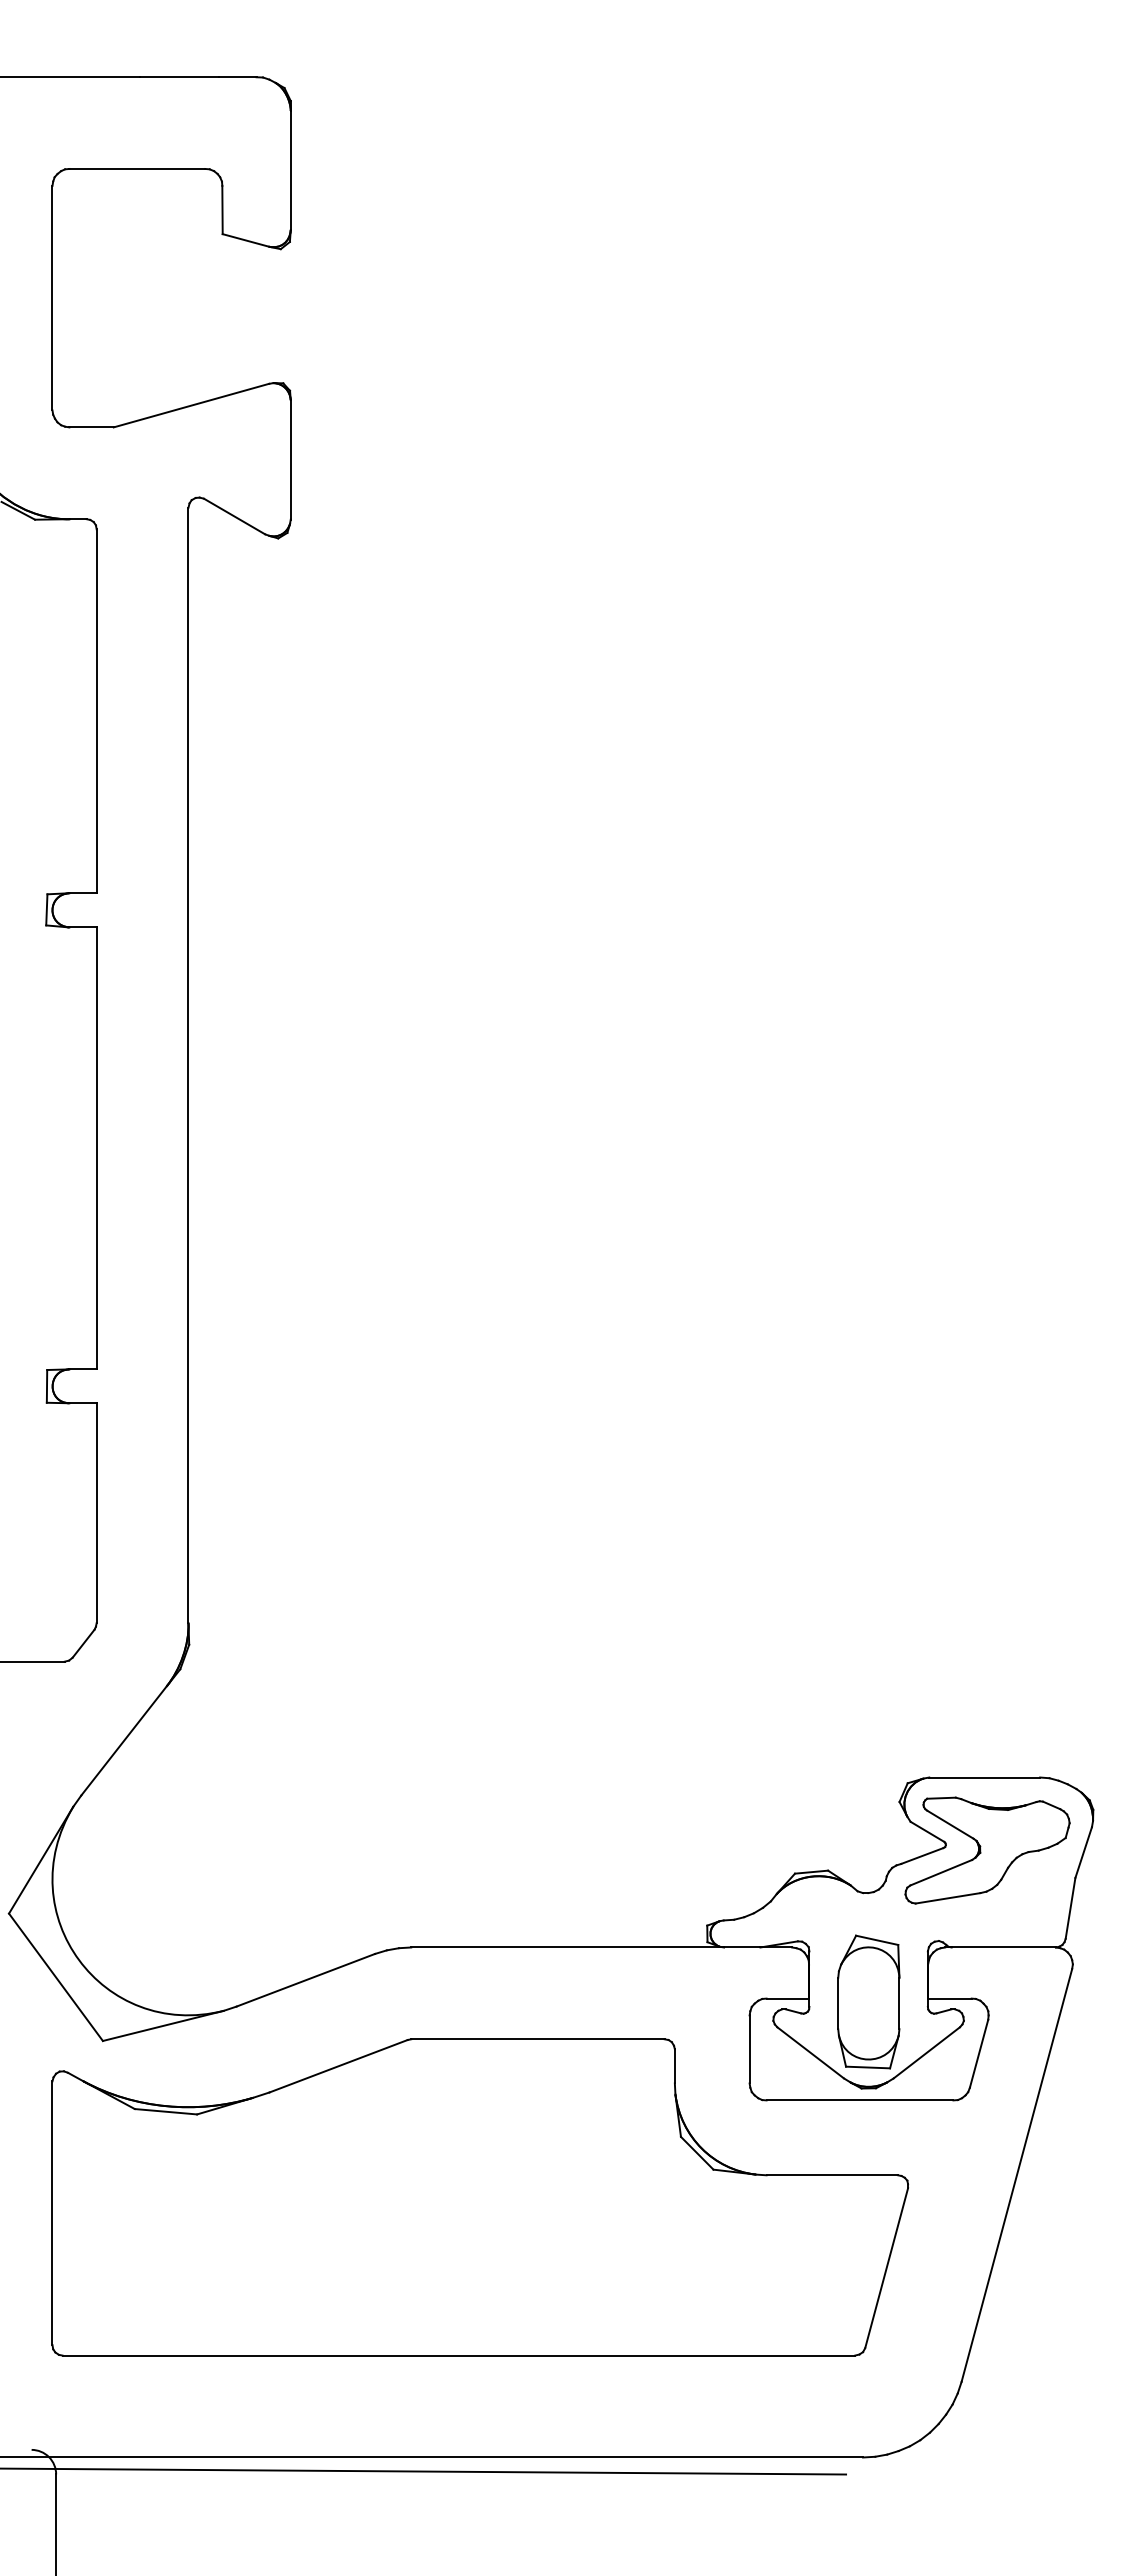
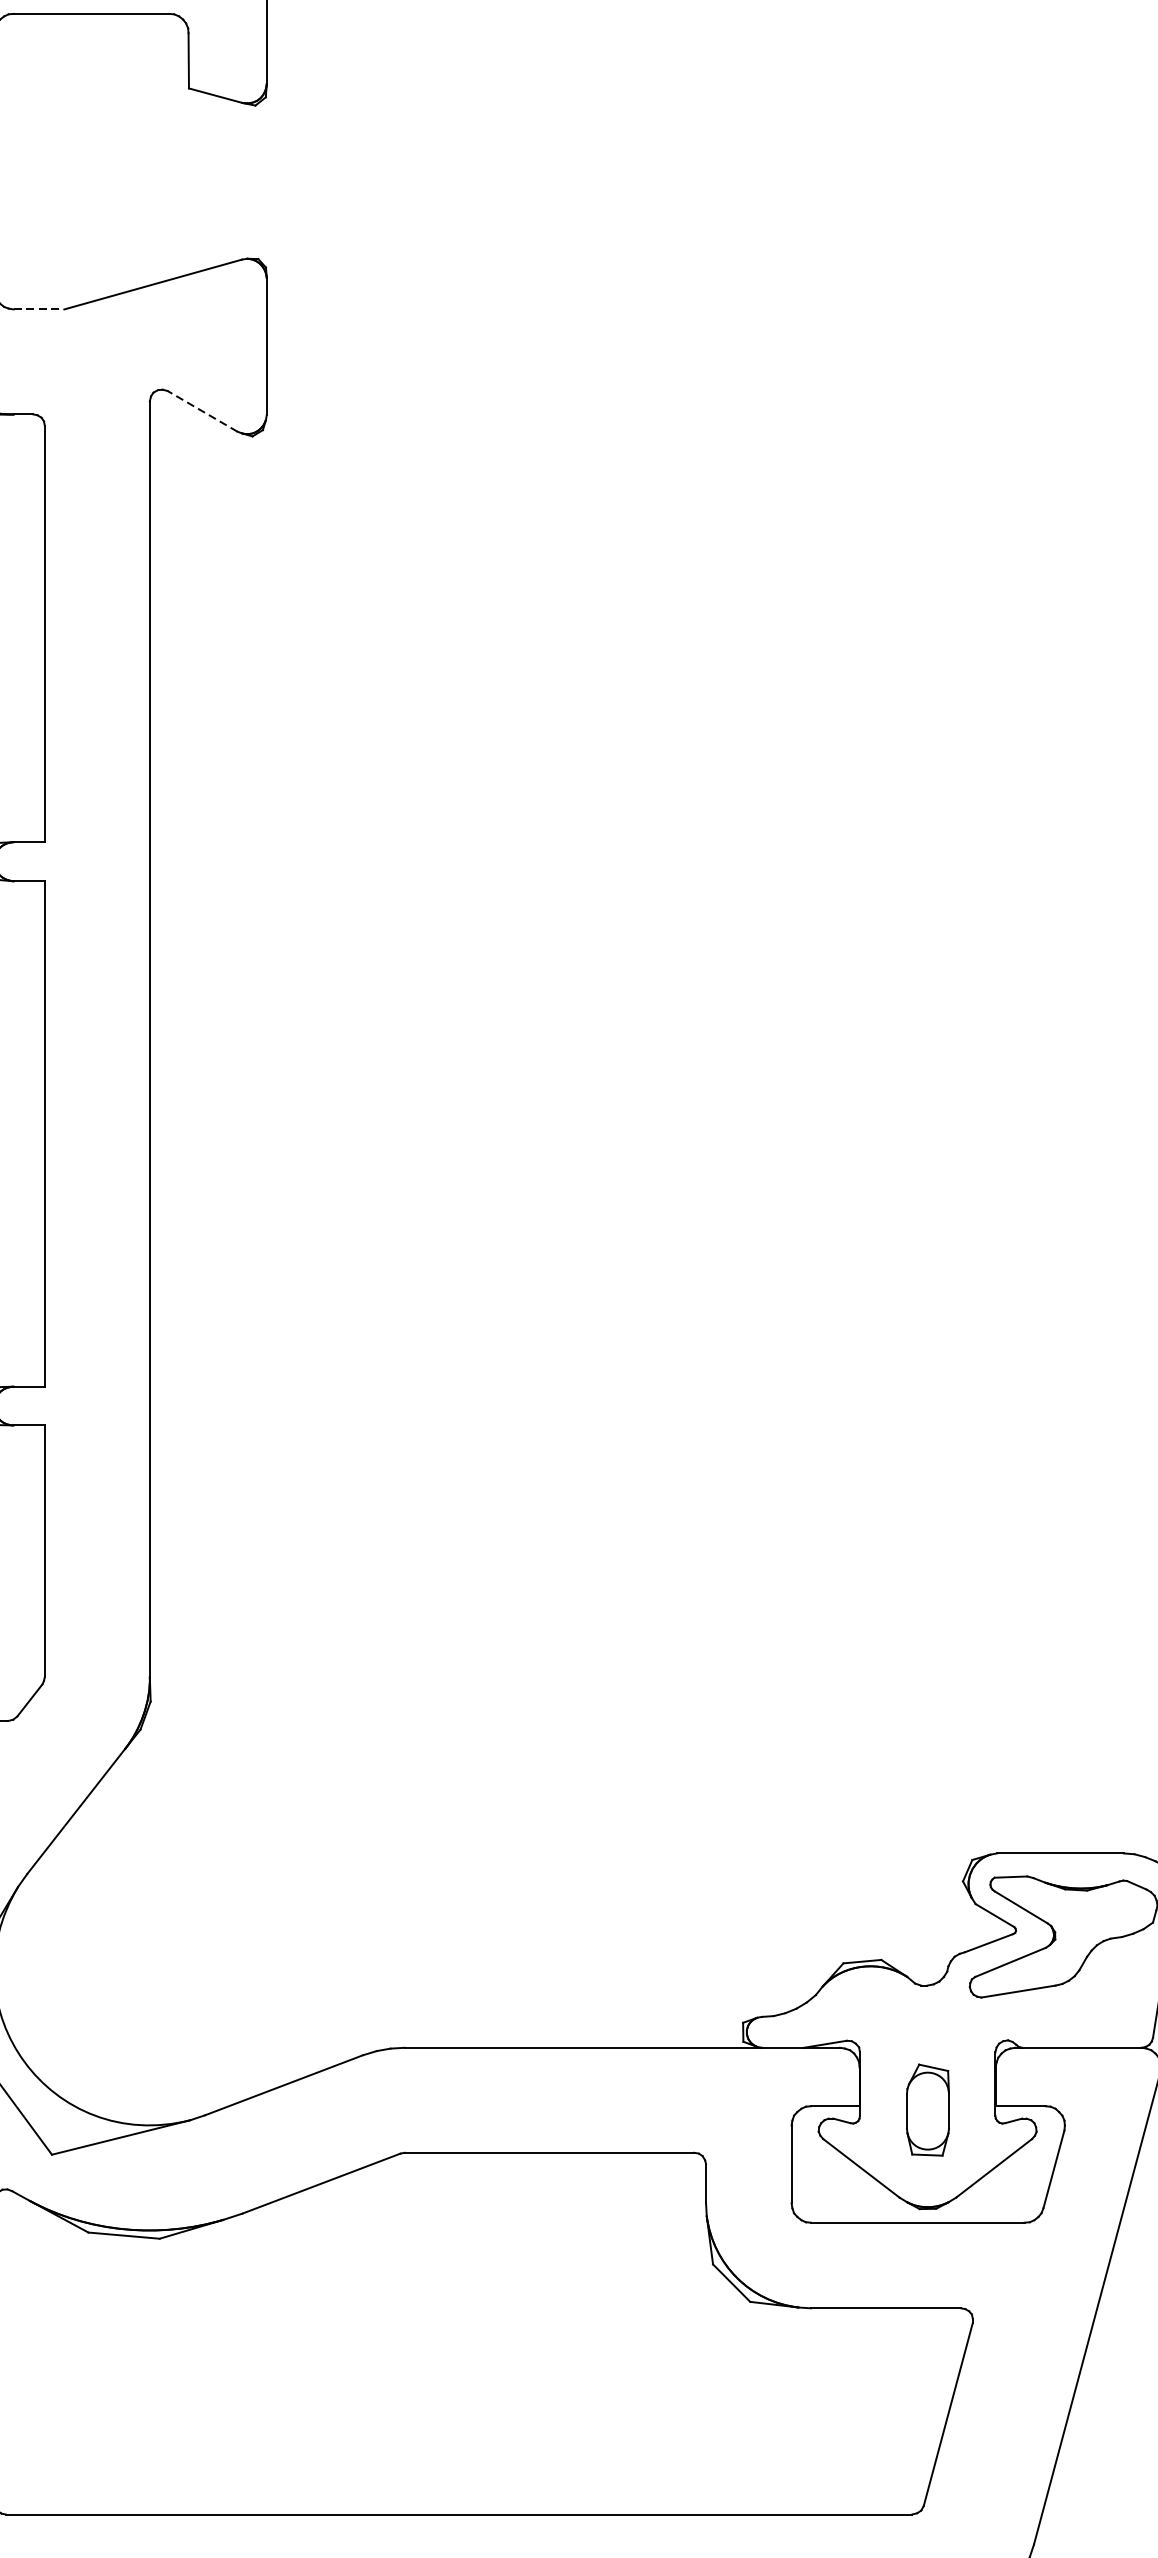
line: (92, 427) -> (40, 309), solid -> dashed
line: (234, 516) -> (202, 411), solid -> dashed
part: (868, 2001) -> (927, 2109), size x0.6

